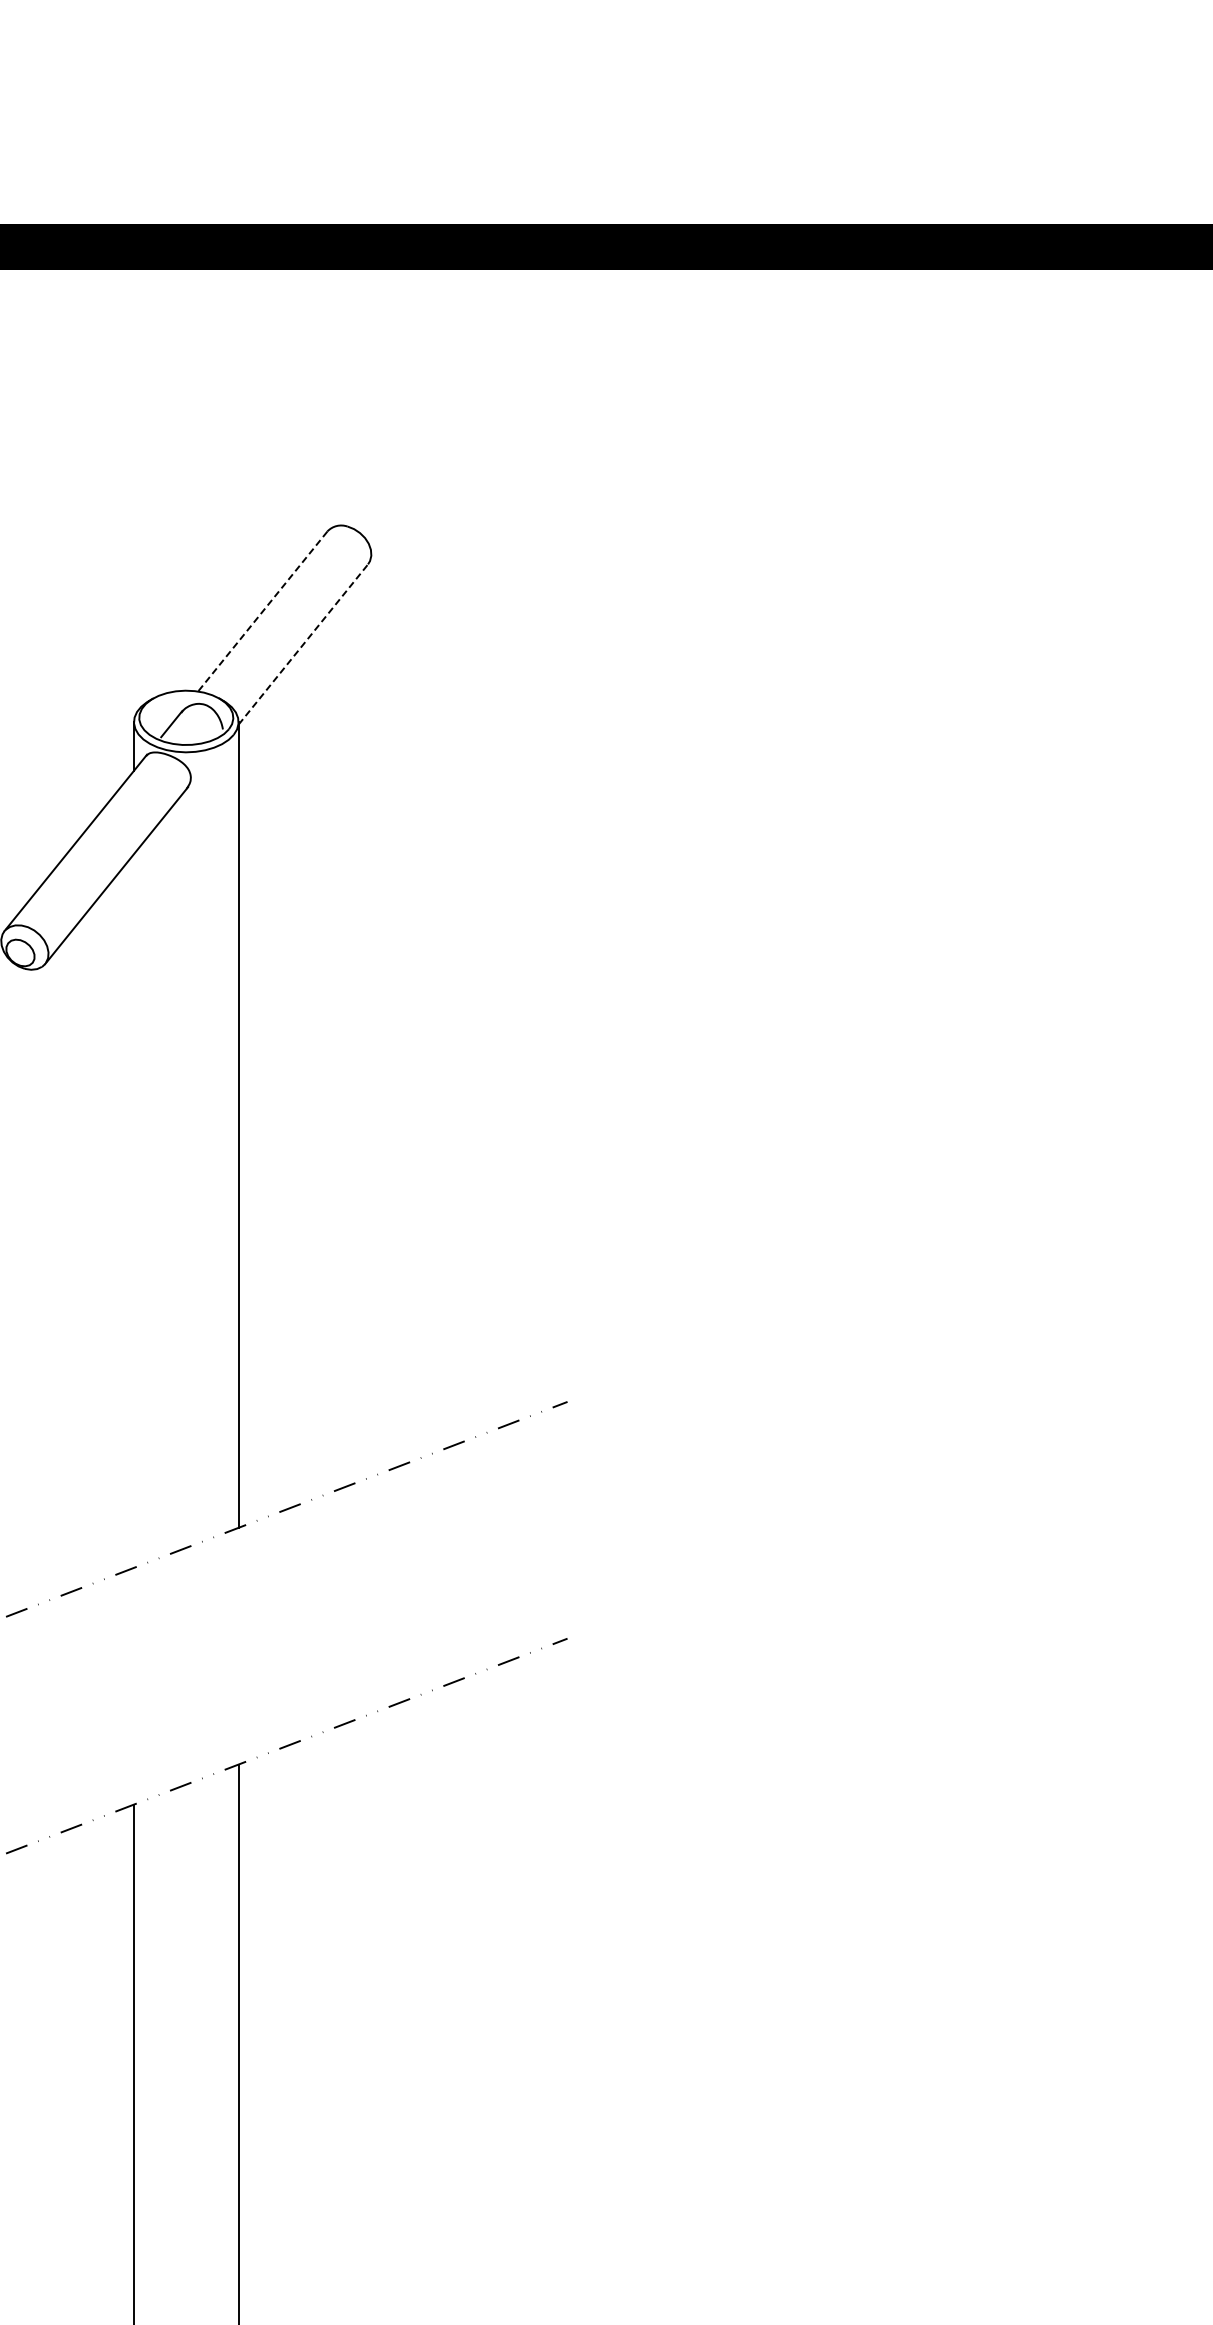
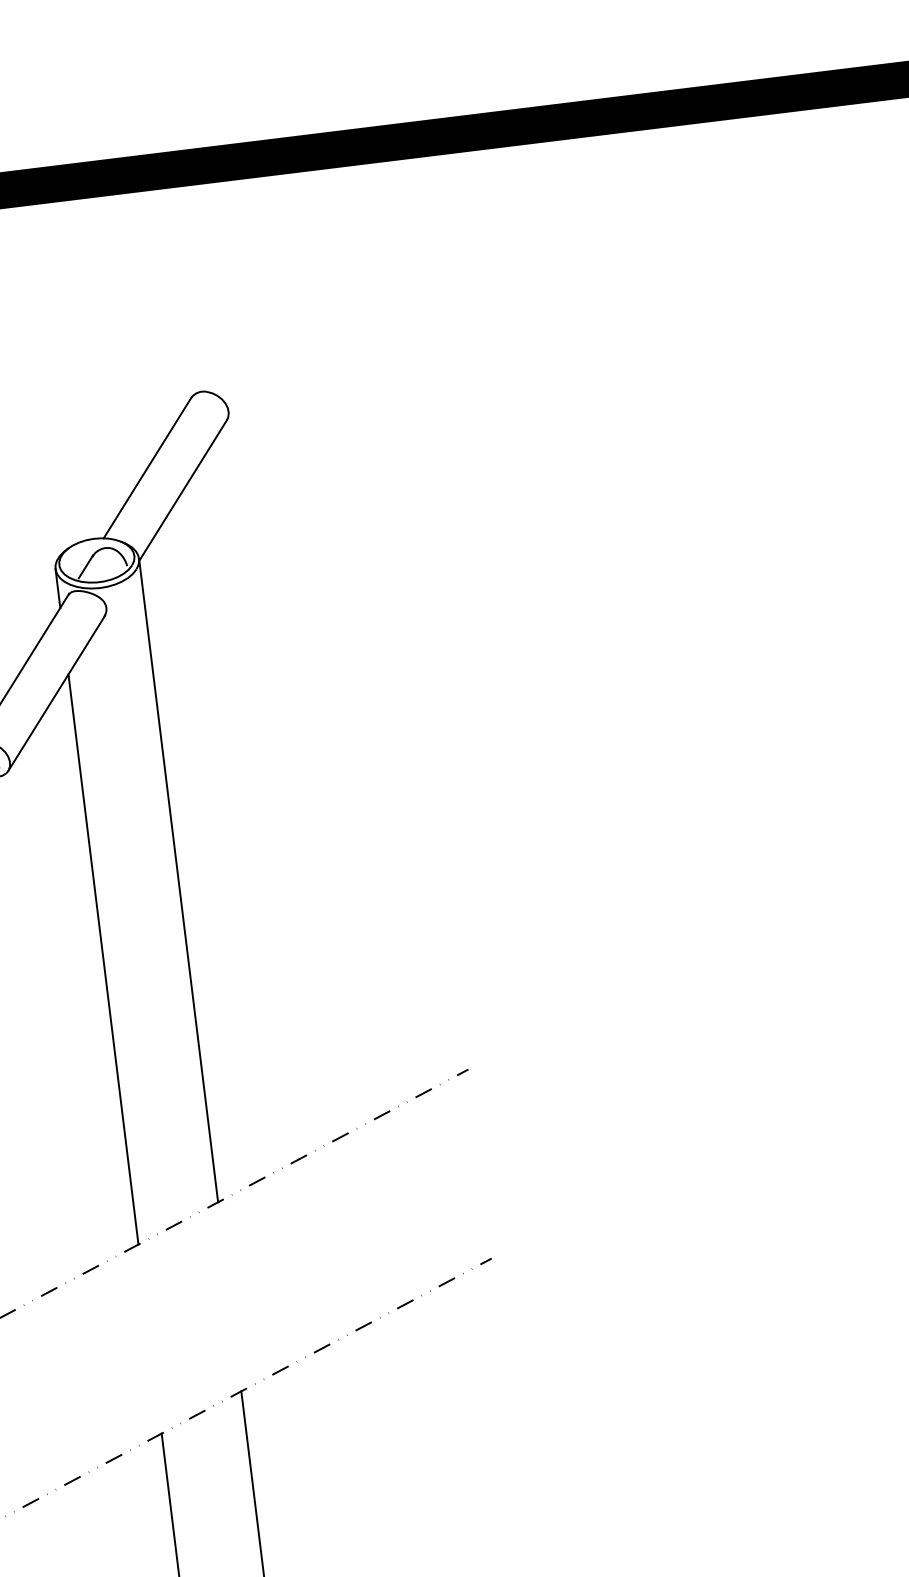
line: (262, 611) -> (147, 468), dashed -> solid
line: (303, 644) -> (183, 490), dashed -> solid
line: (134, 1210) -> (103, 959), added

